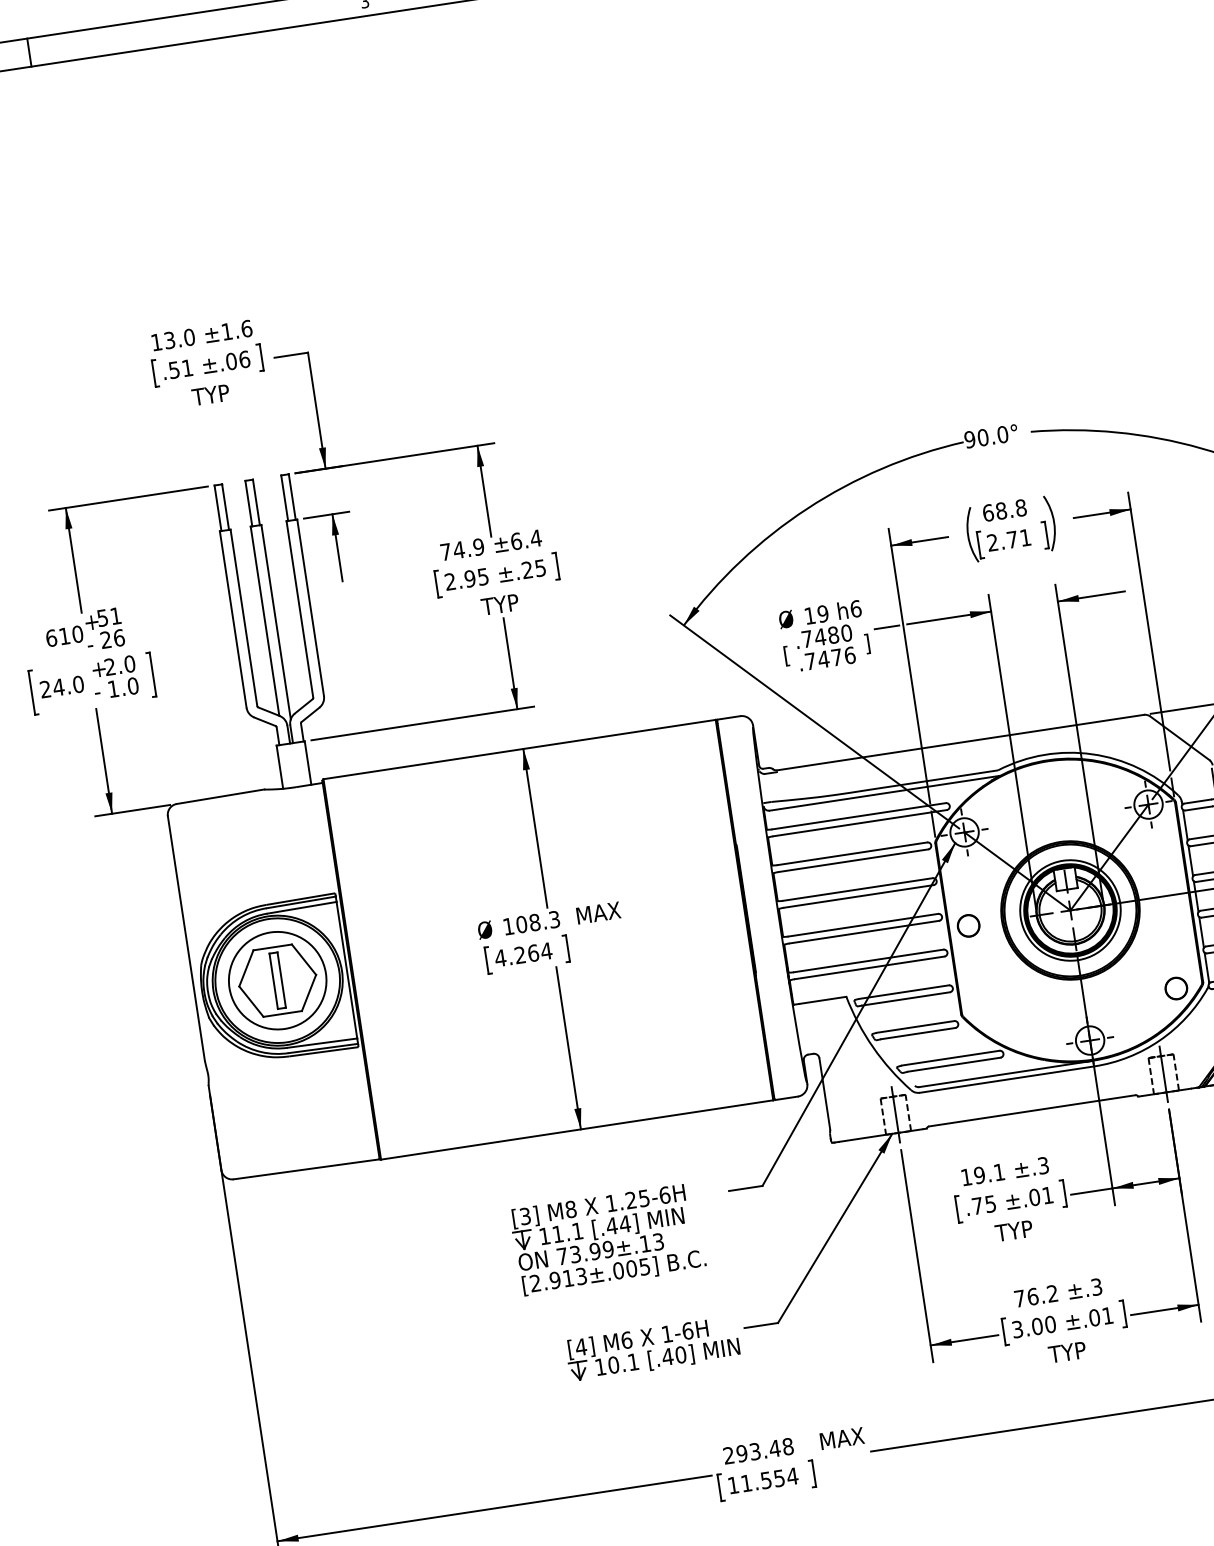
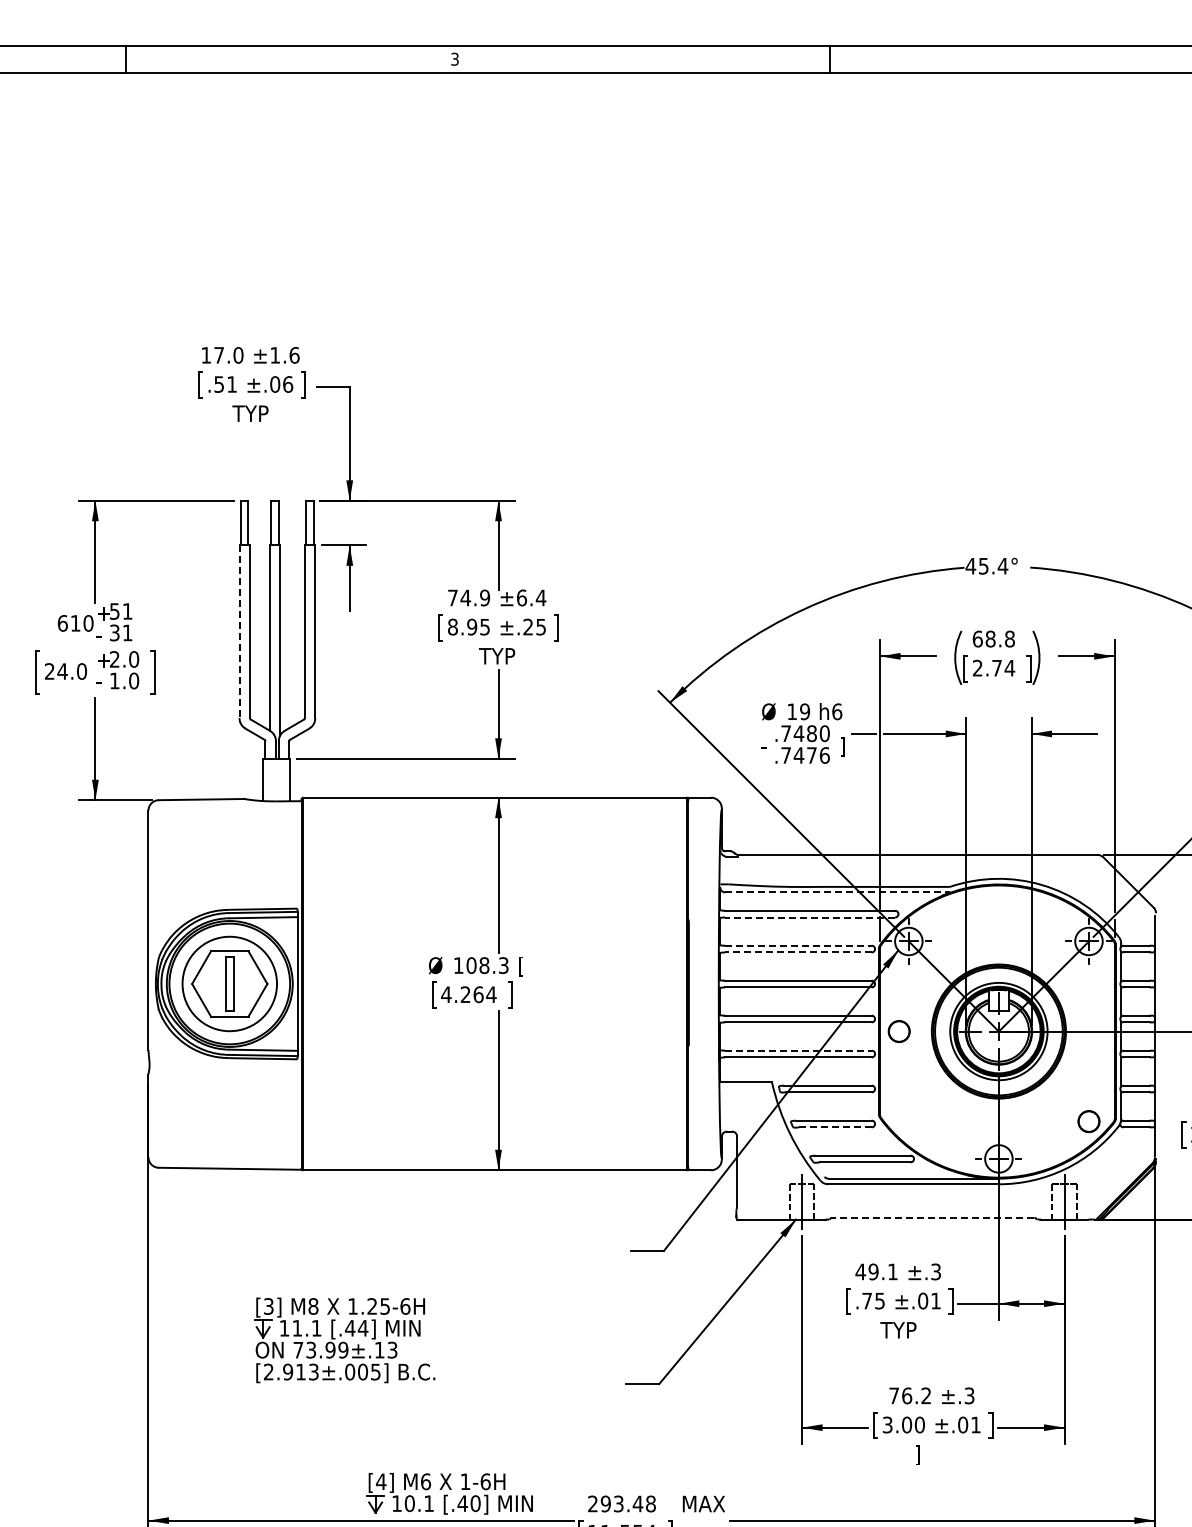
text: (169, 340) -> (218, 355), 13.0 -> 17.0
text: (985, 436) -> (986, 565), 90.0° -> 45.4°
text: (1025, 538) -> (1009, 668), 2.71 -> 2.74
text: (449, 581) -> (452, 626), 2.95 -> 8.95
line: (233, 620) -> (239, 632), solid -> dashed
text: (112, 638) -> (121, 632), 26 -> 31
text: (786, 655) -> (763, 746), [ -> -
line: (885, 793) -> (838, 892), solid -> dashed
line: (860, 823) -> (810, 917), solid -> dashed
line: (852, 853) -> (798, 945), solid -> dashed
line: (852, 860) -> (797, 952), solid -> dashed
text: (595, 914) -> (543, 966), MAX -> [
line: (868, 960) -> (798, 1050), solid -> dashed
line: (917, 1033) -> (834, 1127), solid -> dashed
line: (1031, 1110) -> (932, 1217), solid -> dashed
text: (966, 1176) -> (860, 1271), 19.1 -> 49.1
part: (607, 1239) -> (344, 1340), moved
part: (652, 1348) -> (449, 1493), moved
text: (1066, 1352) -> (931, 1454), TYP -> ]

